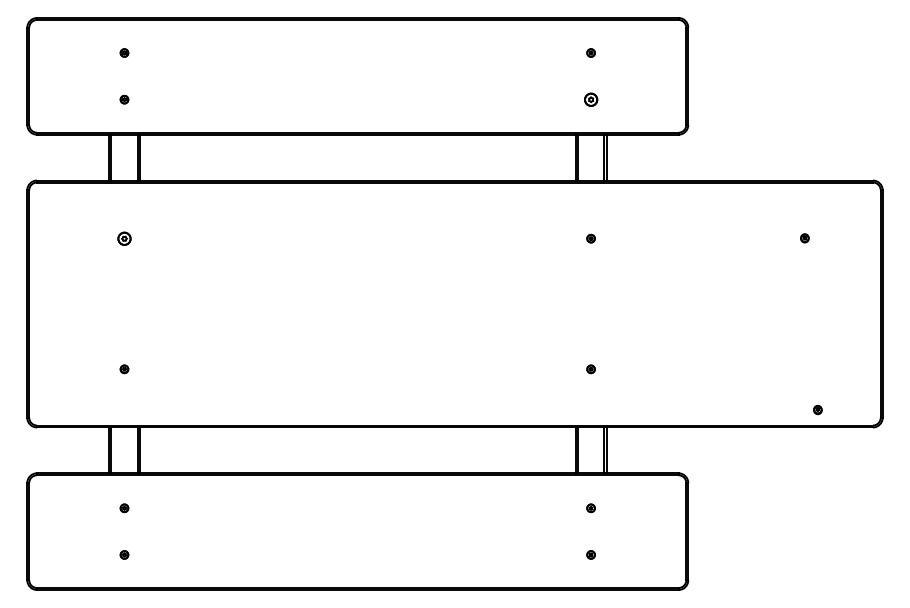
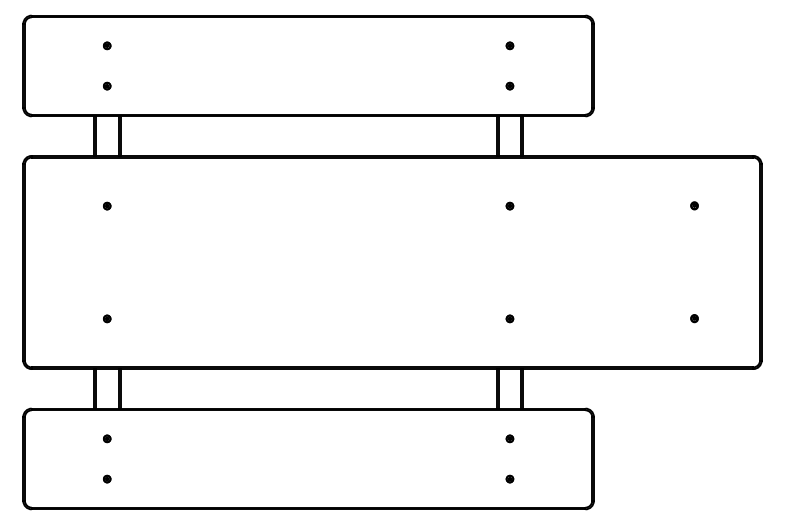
part: (590, 99) -> (509, 85), size x0.62
part: (124, 238) -> (107, 205), size x0.62
part: (817, 409) -> (694, 318), moved

